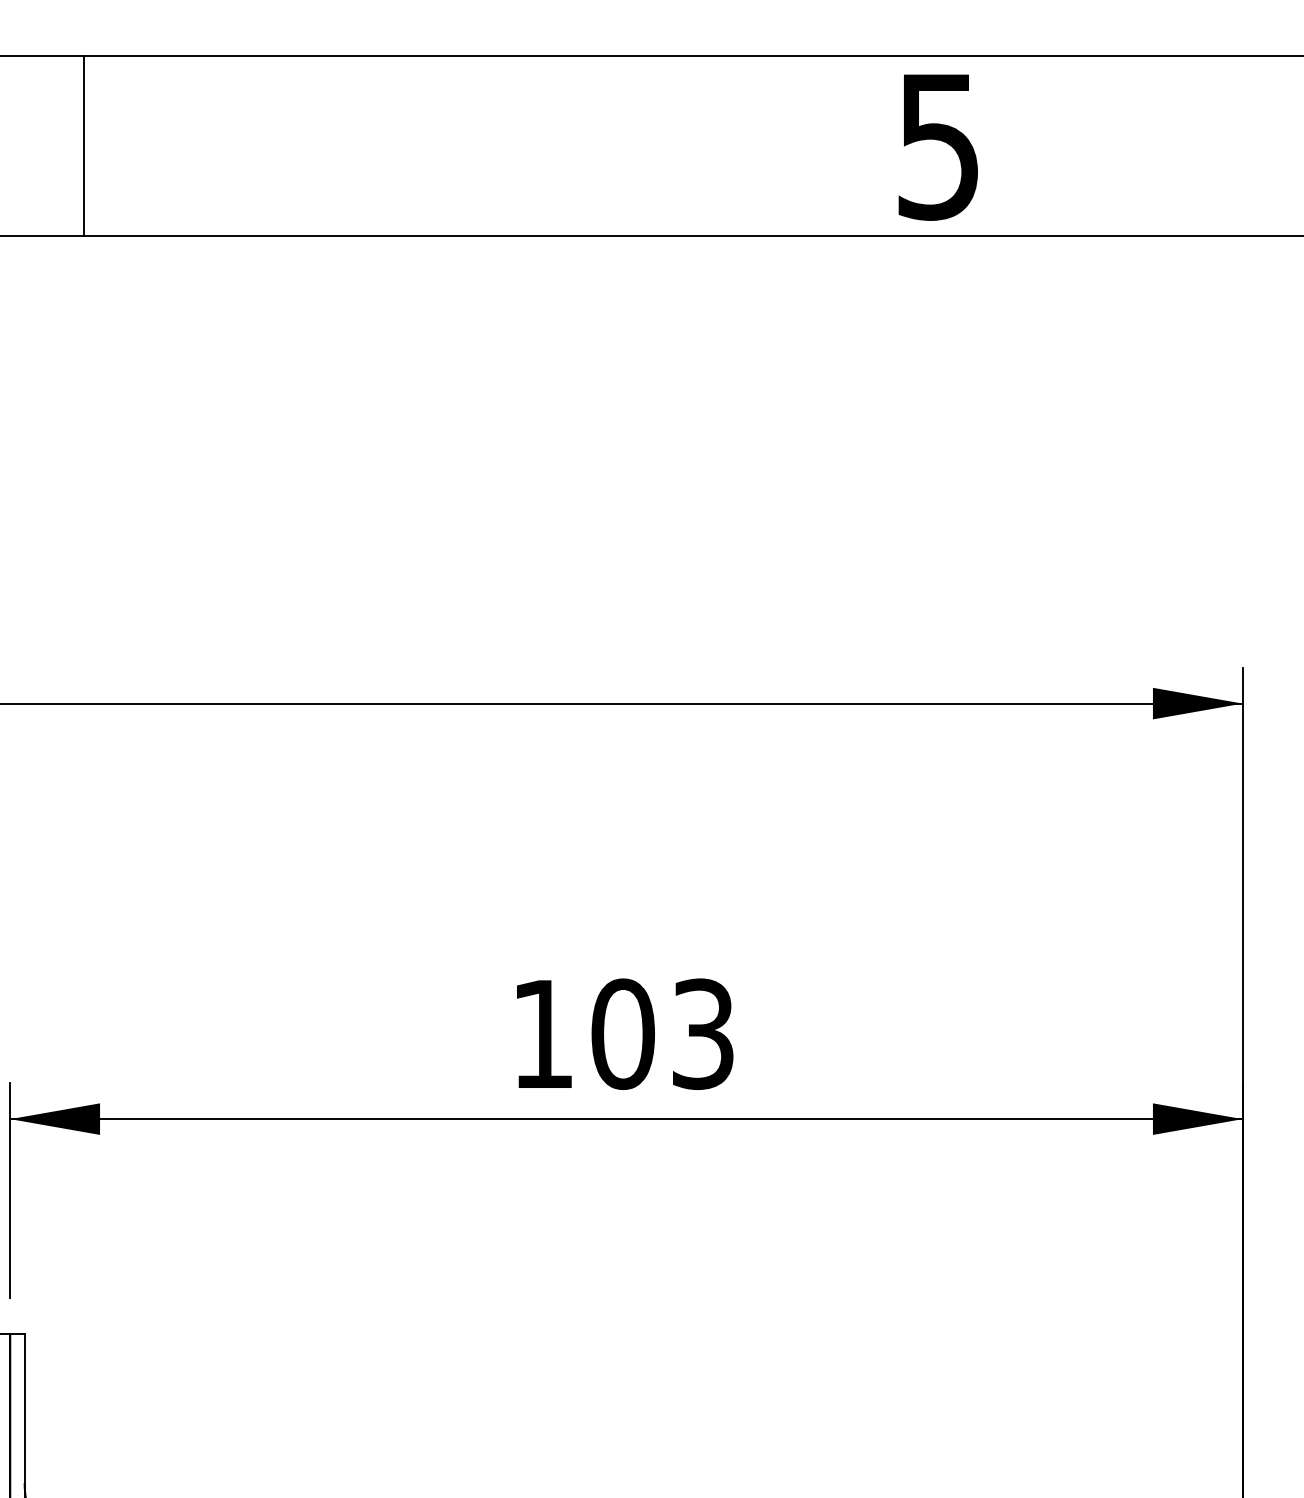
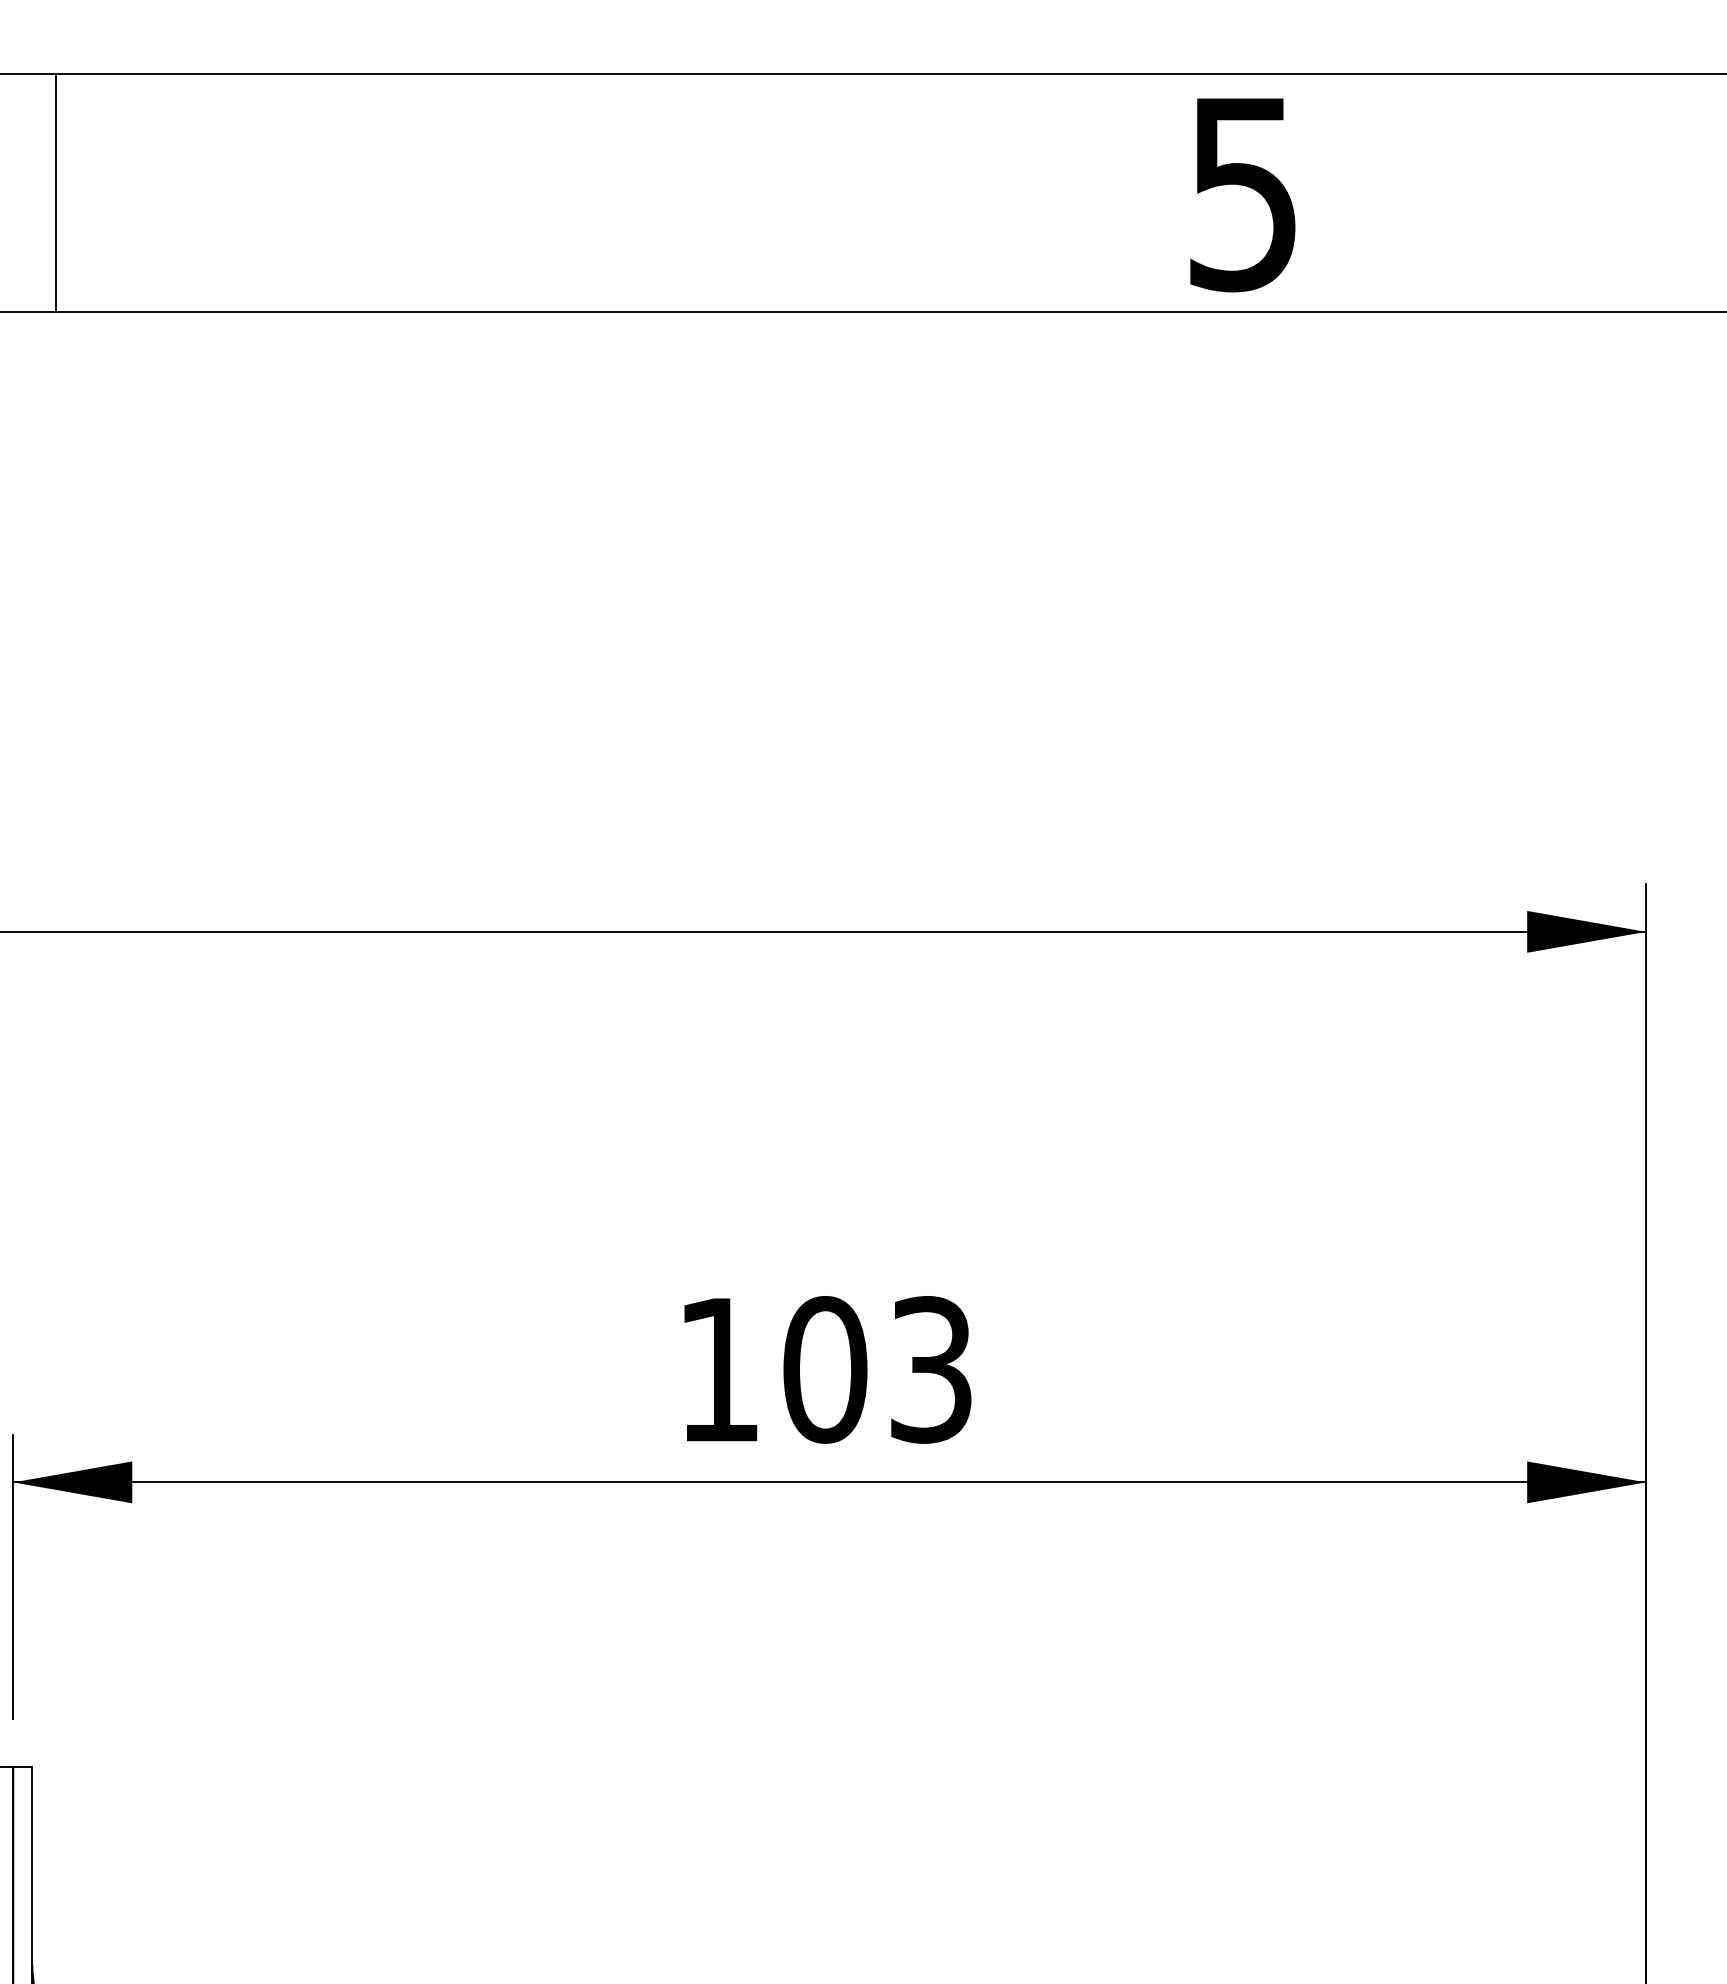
line: (83, 146) -> (55, 193), moved

